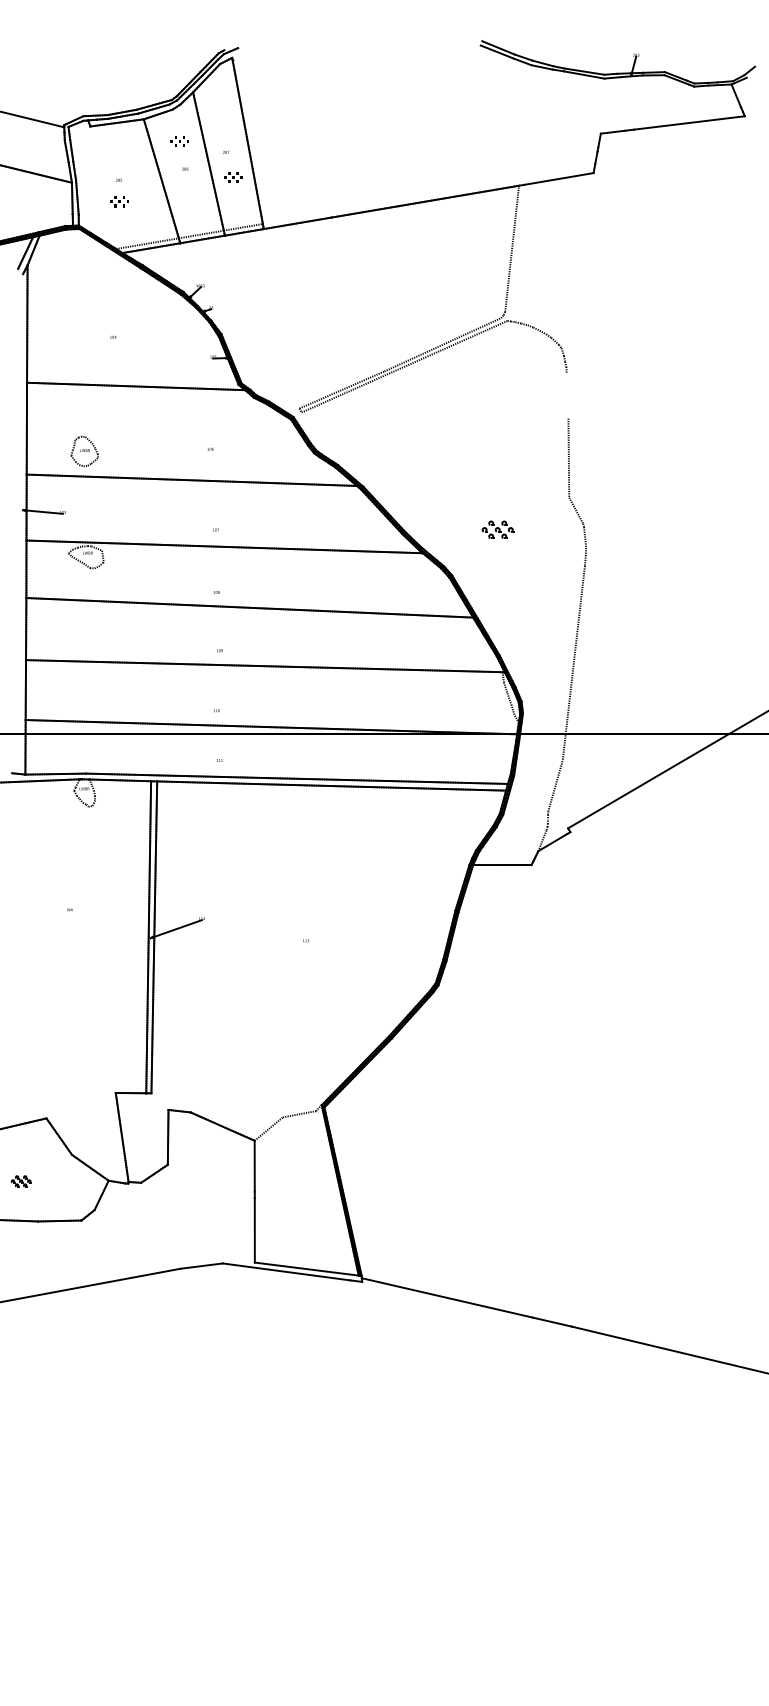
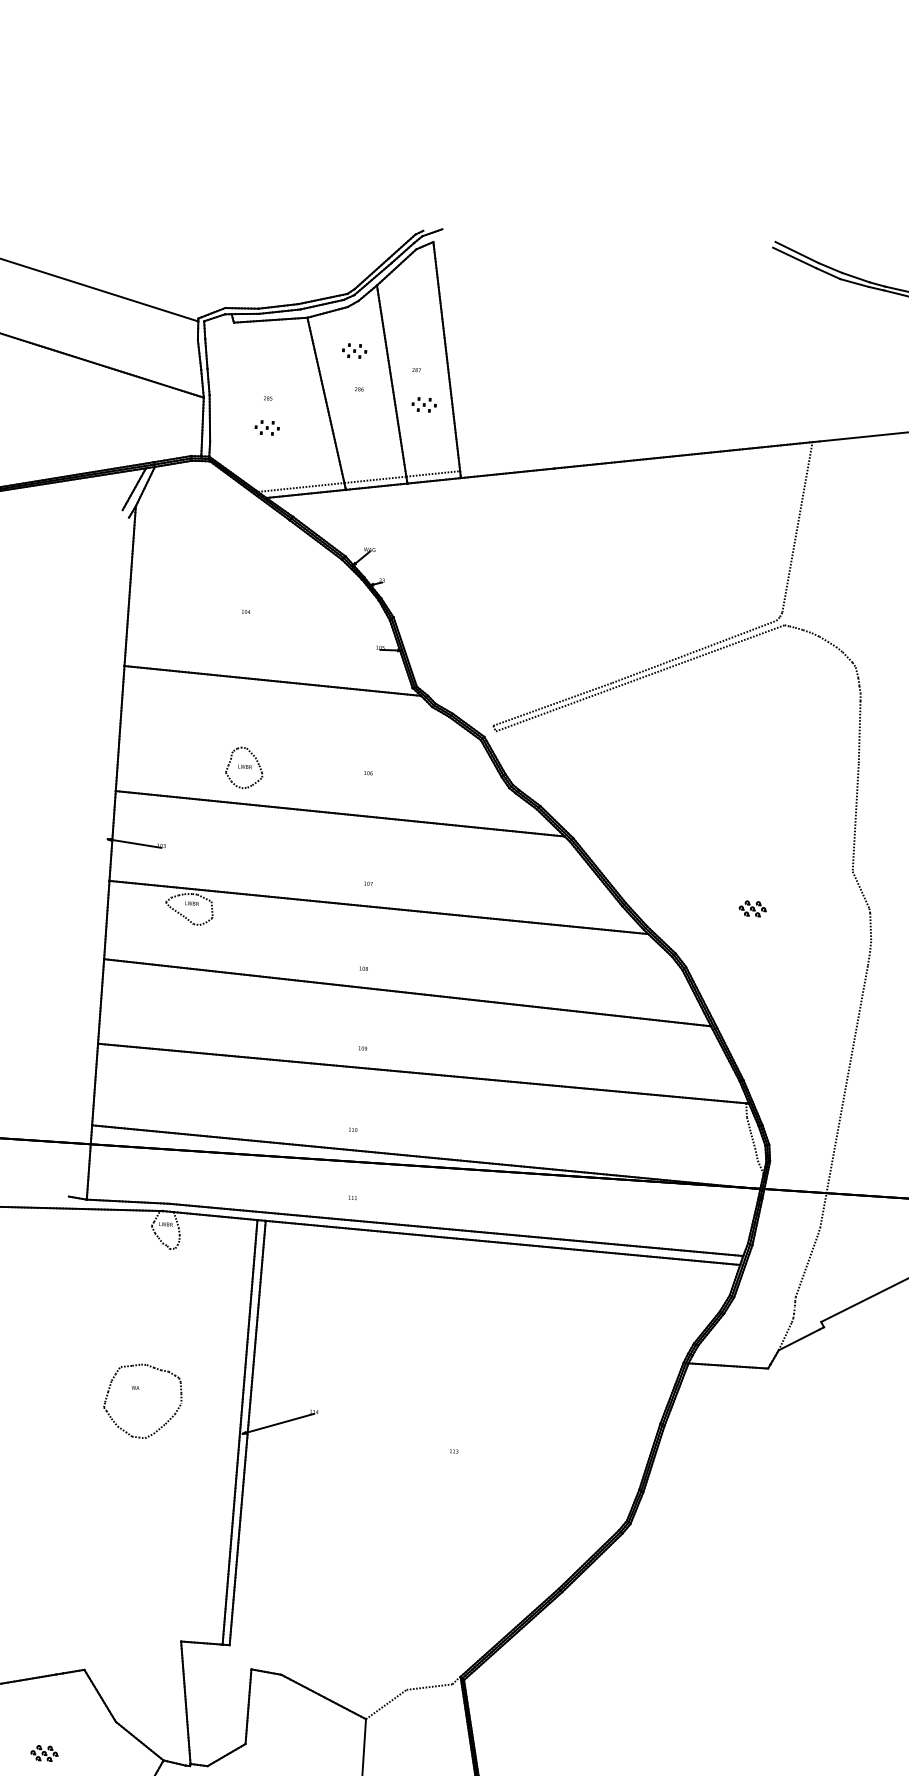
line: (567, 395) -> (859, 732), added
part: (84, 451) -> (244, 768), moved
part: (497, 529) -> (752, 908), size x0.62
part: (92, 934) -> (163, 1423), added

